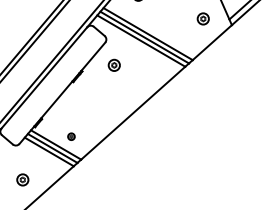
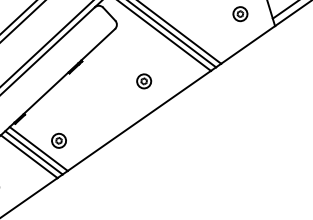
part: (113, 64) -> (143, 80), moved
part: (71, 136) -> (59, 140), size x1.67

